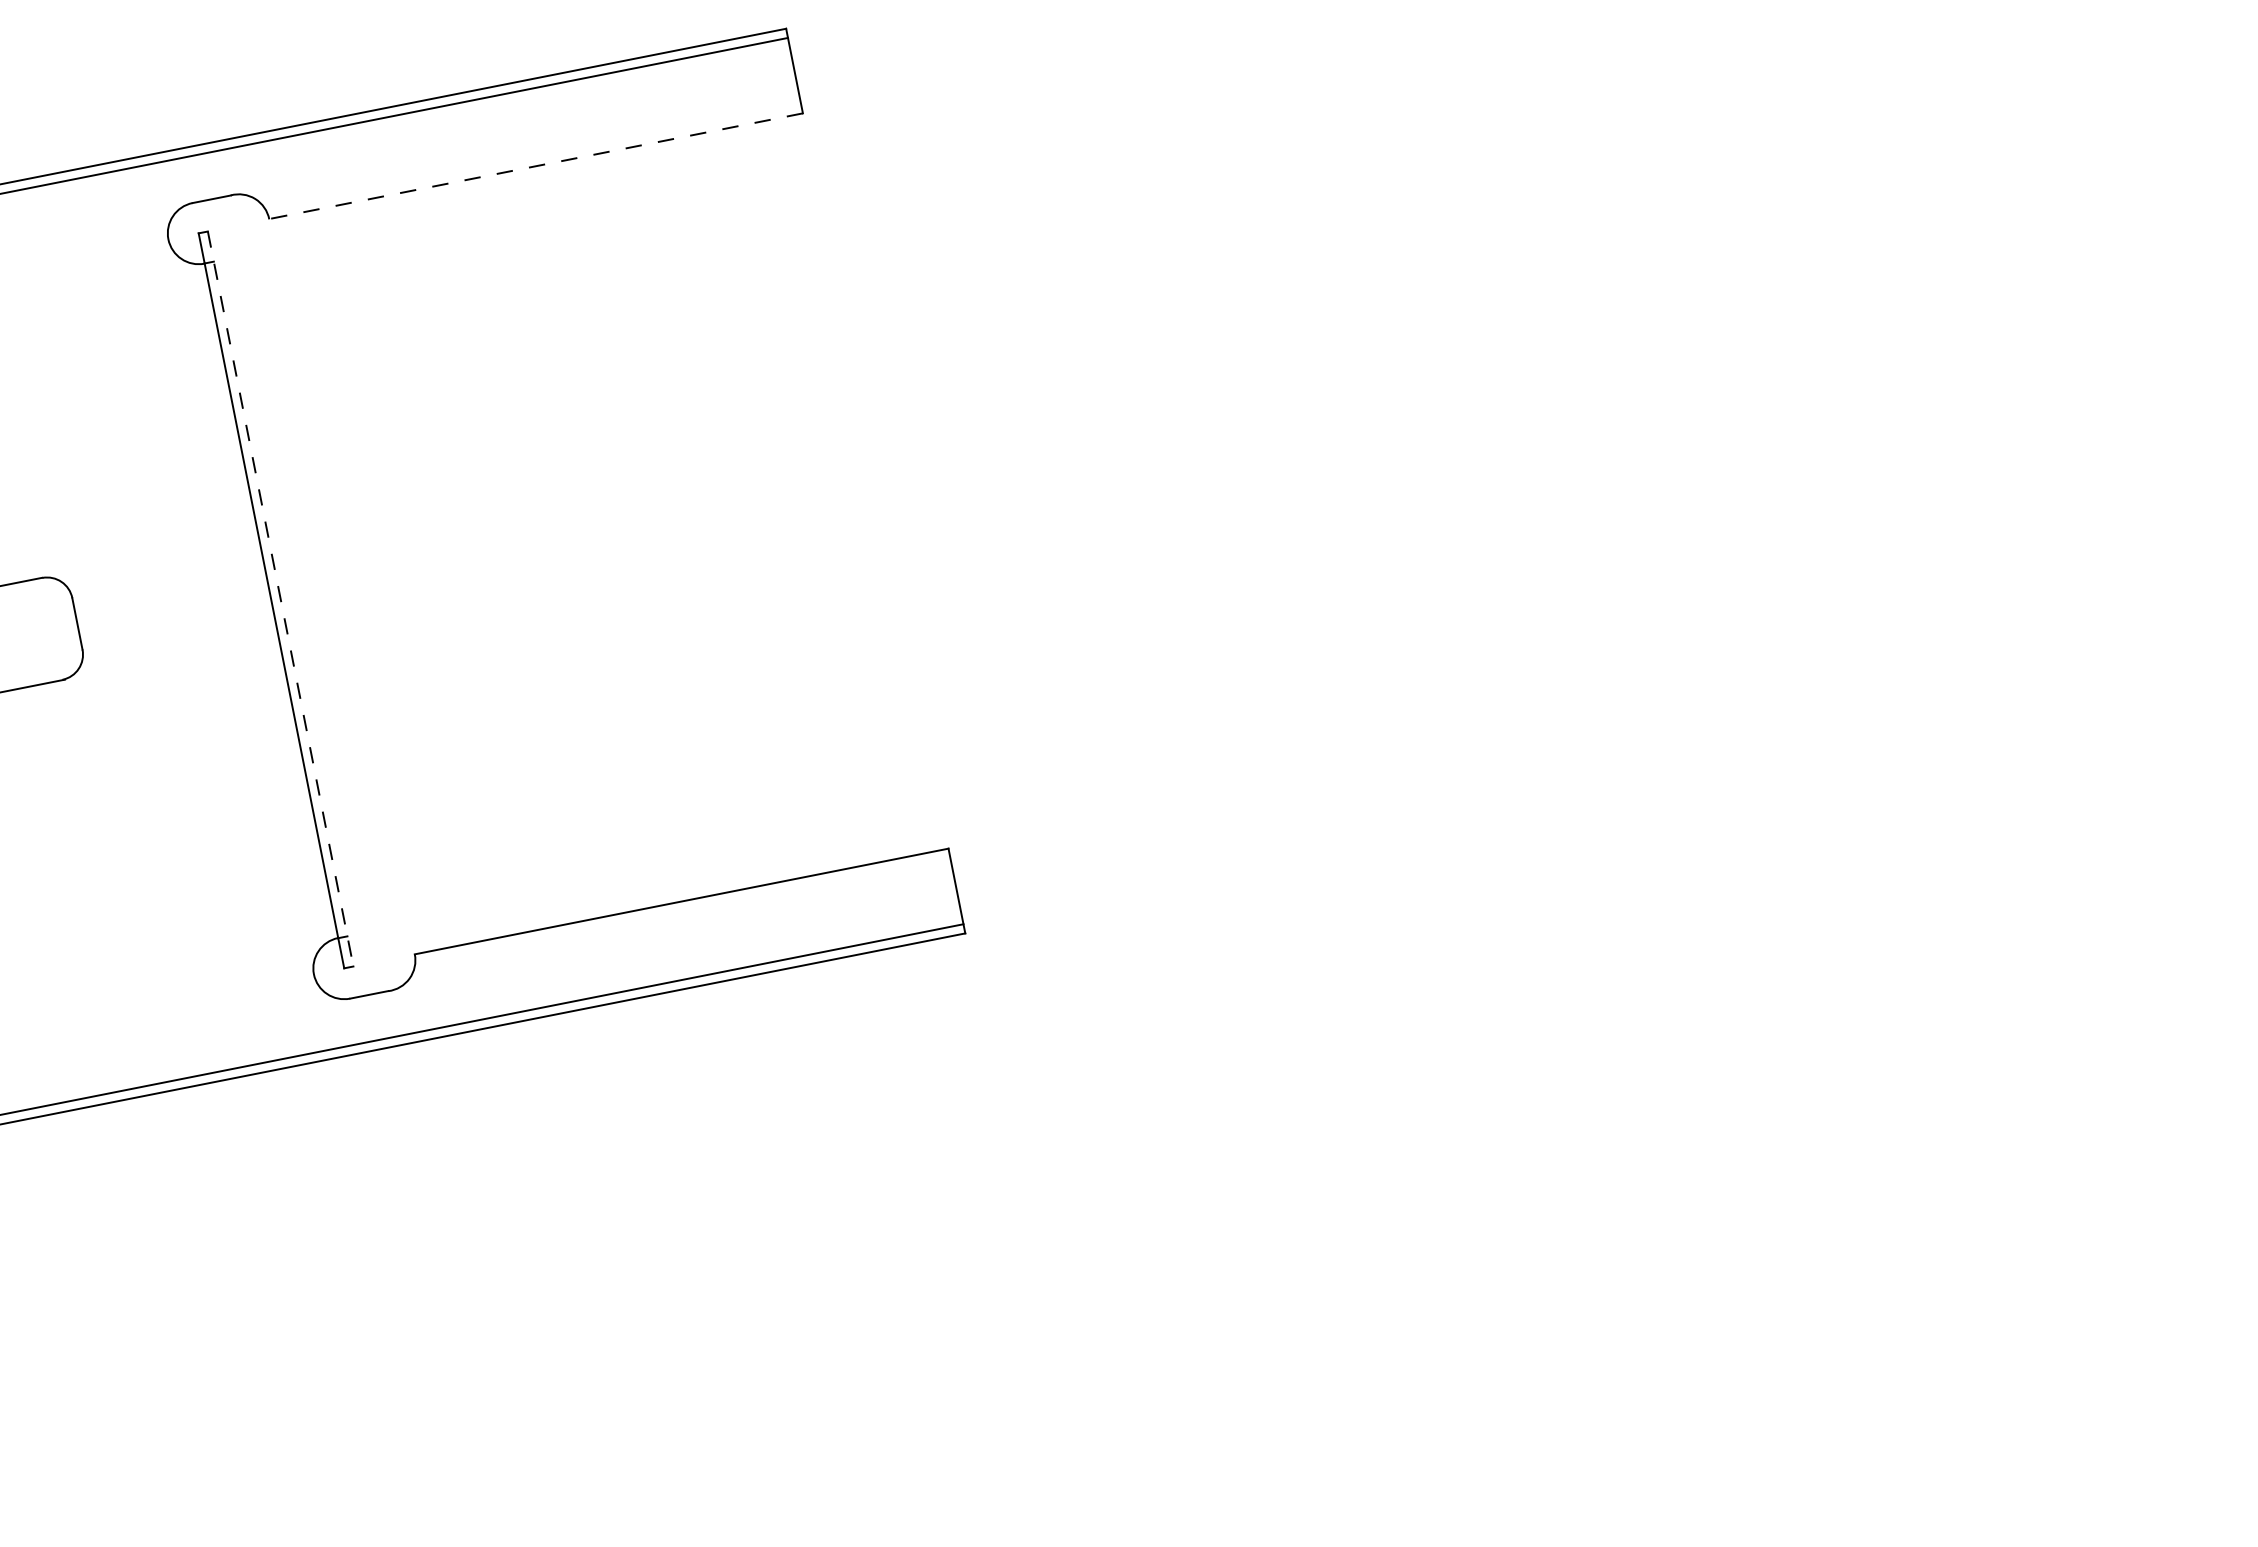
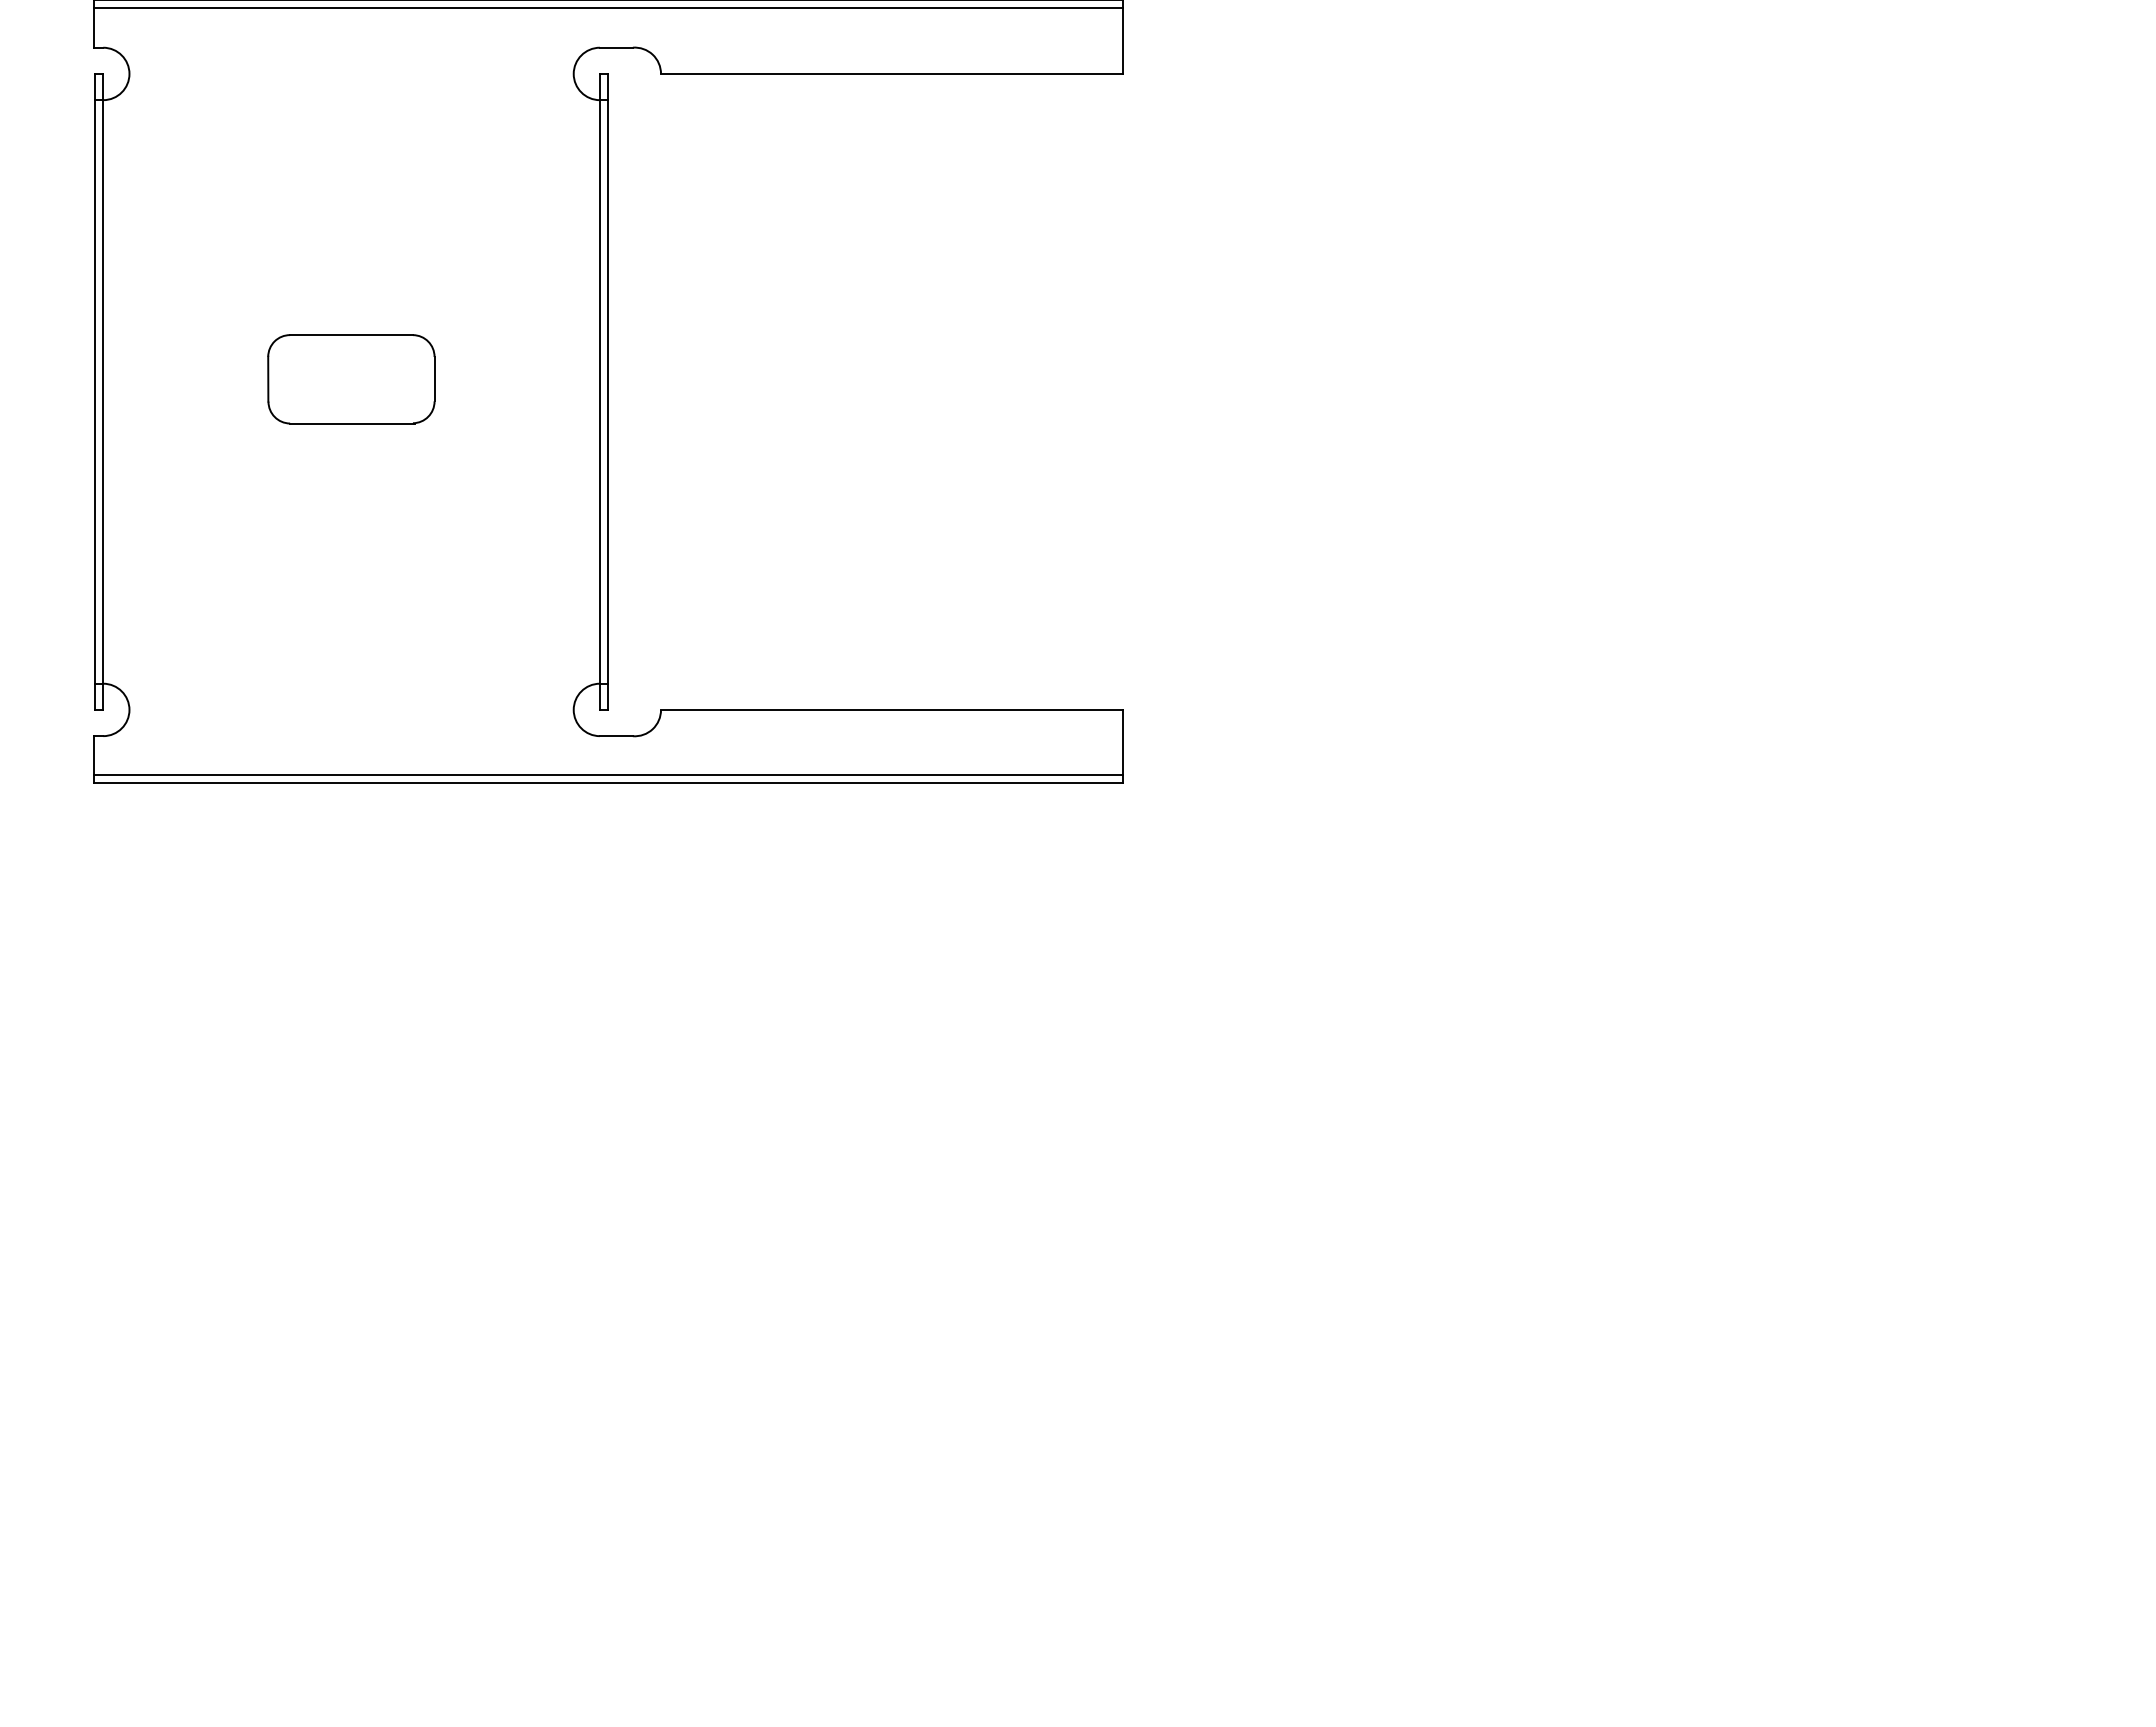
line: (535, 166) -> (891, 73), dashed -> solid
line: (280, 598) -> (607, 391), dashed -> solid

